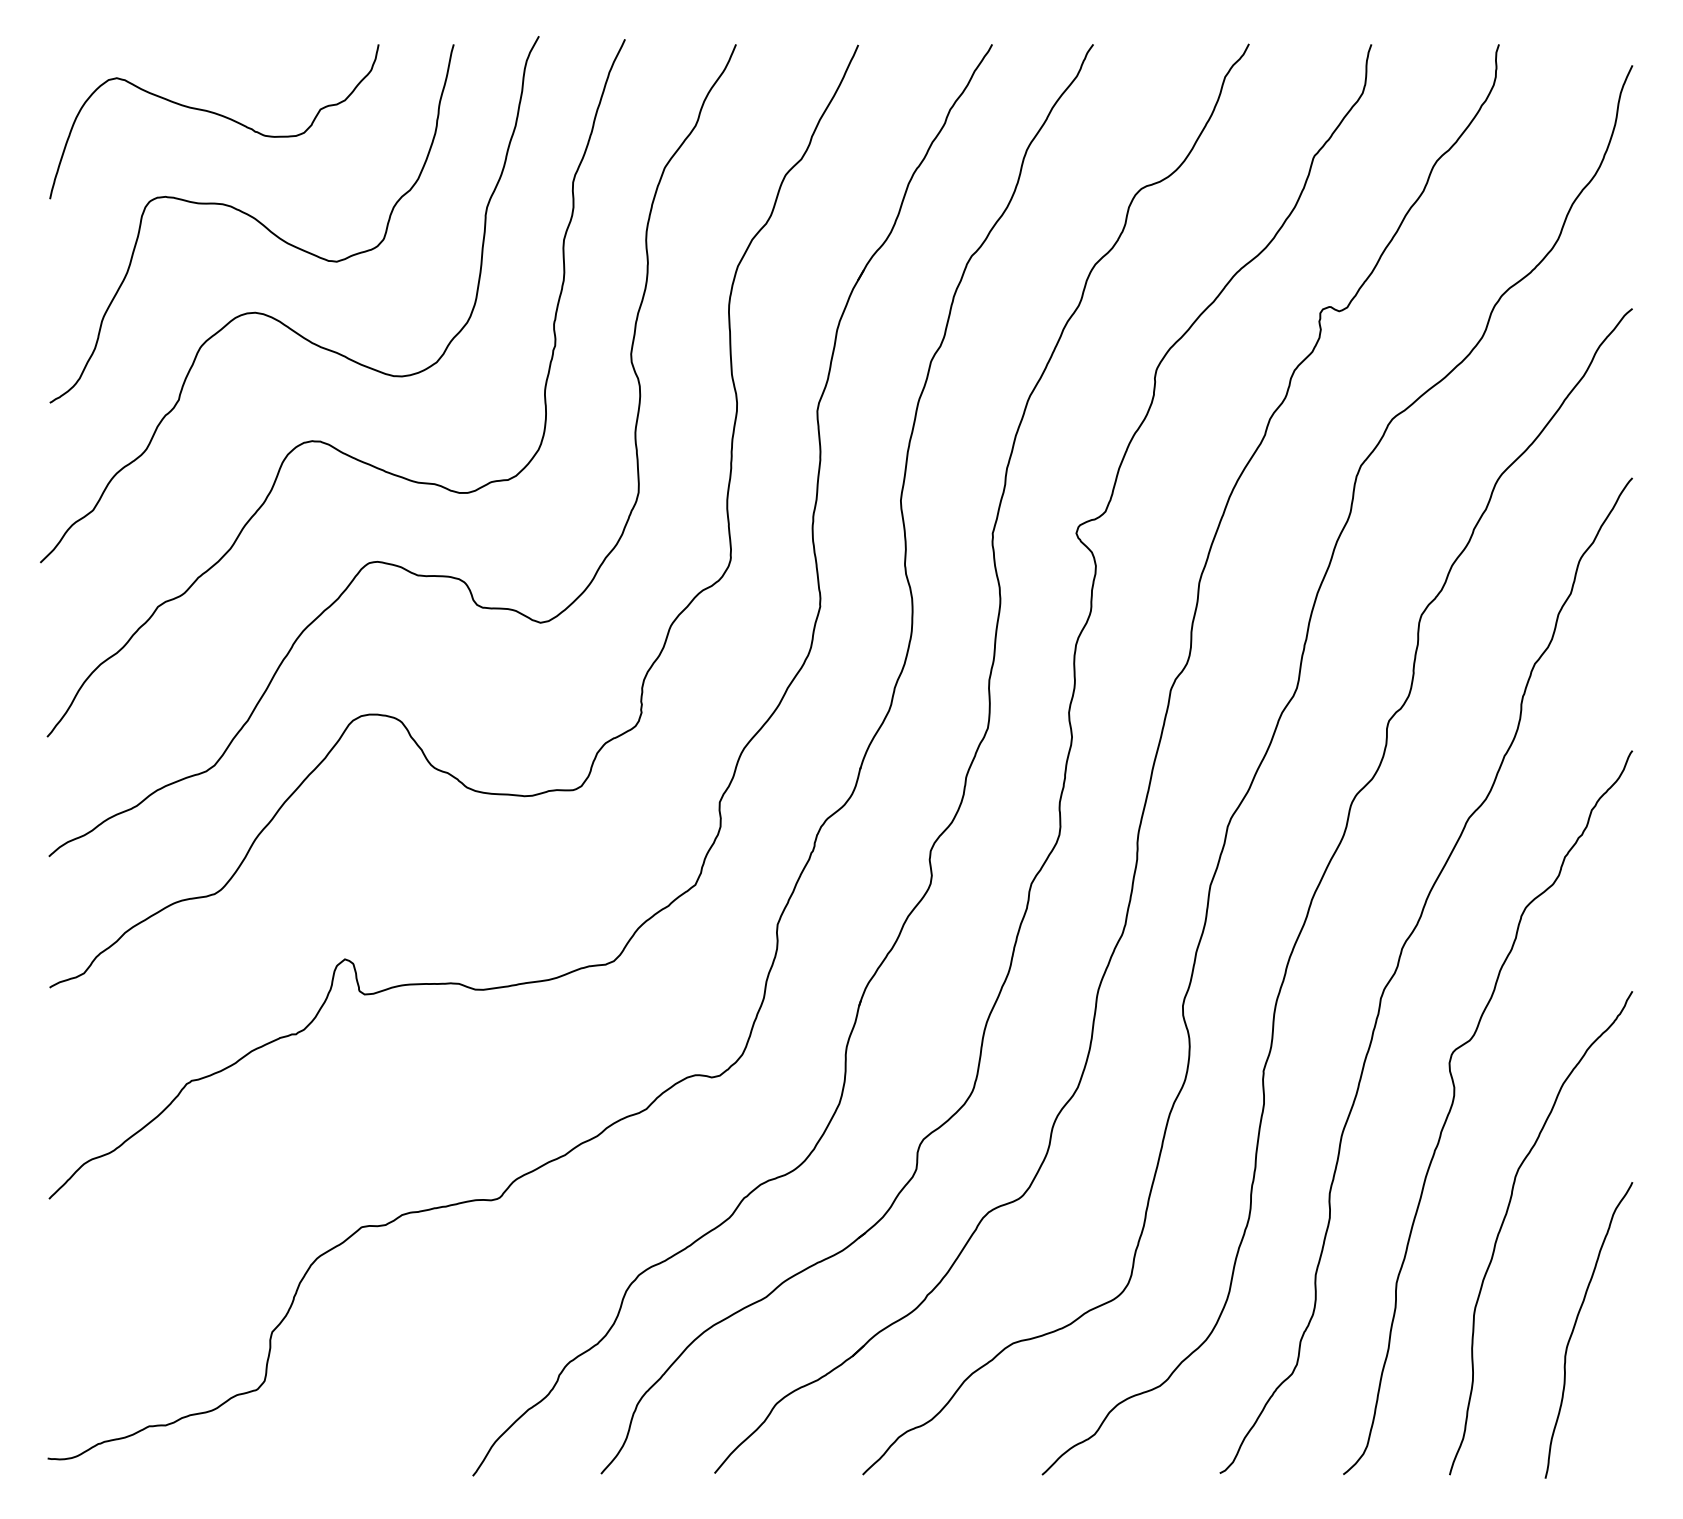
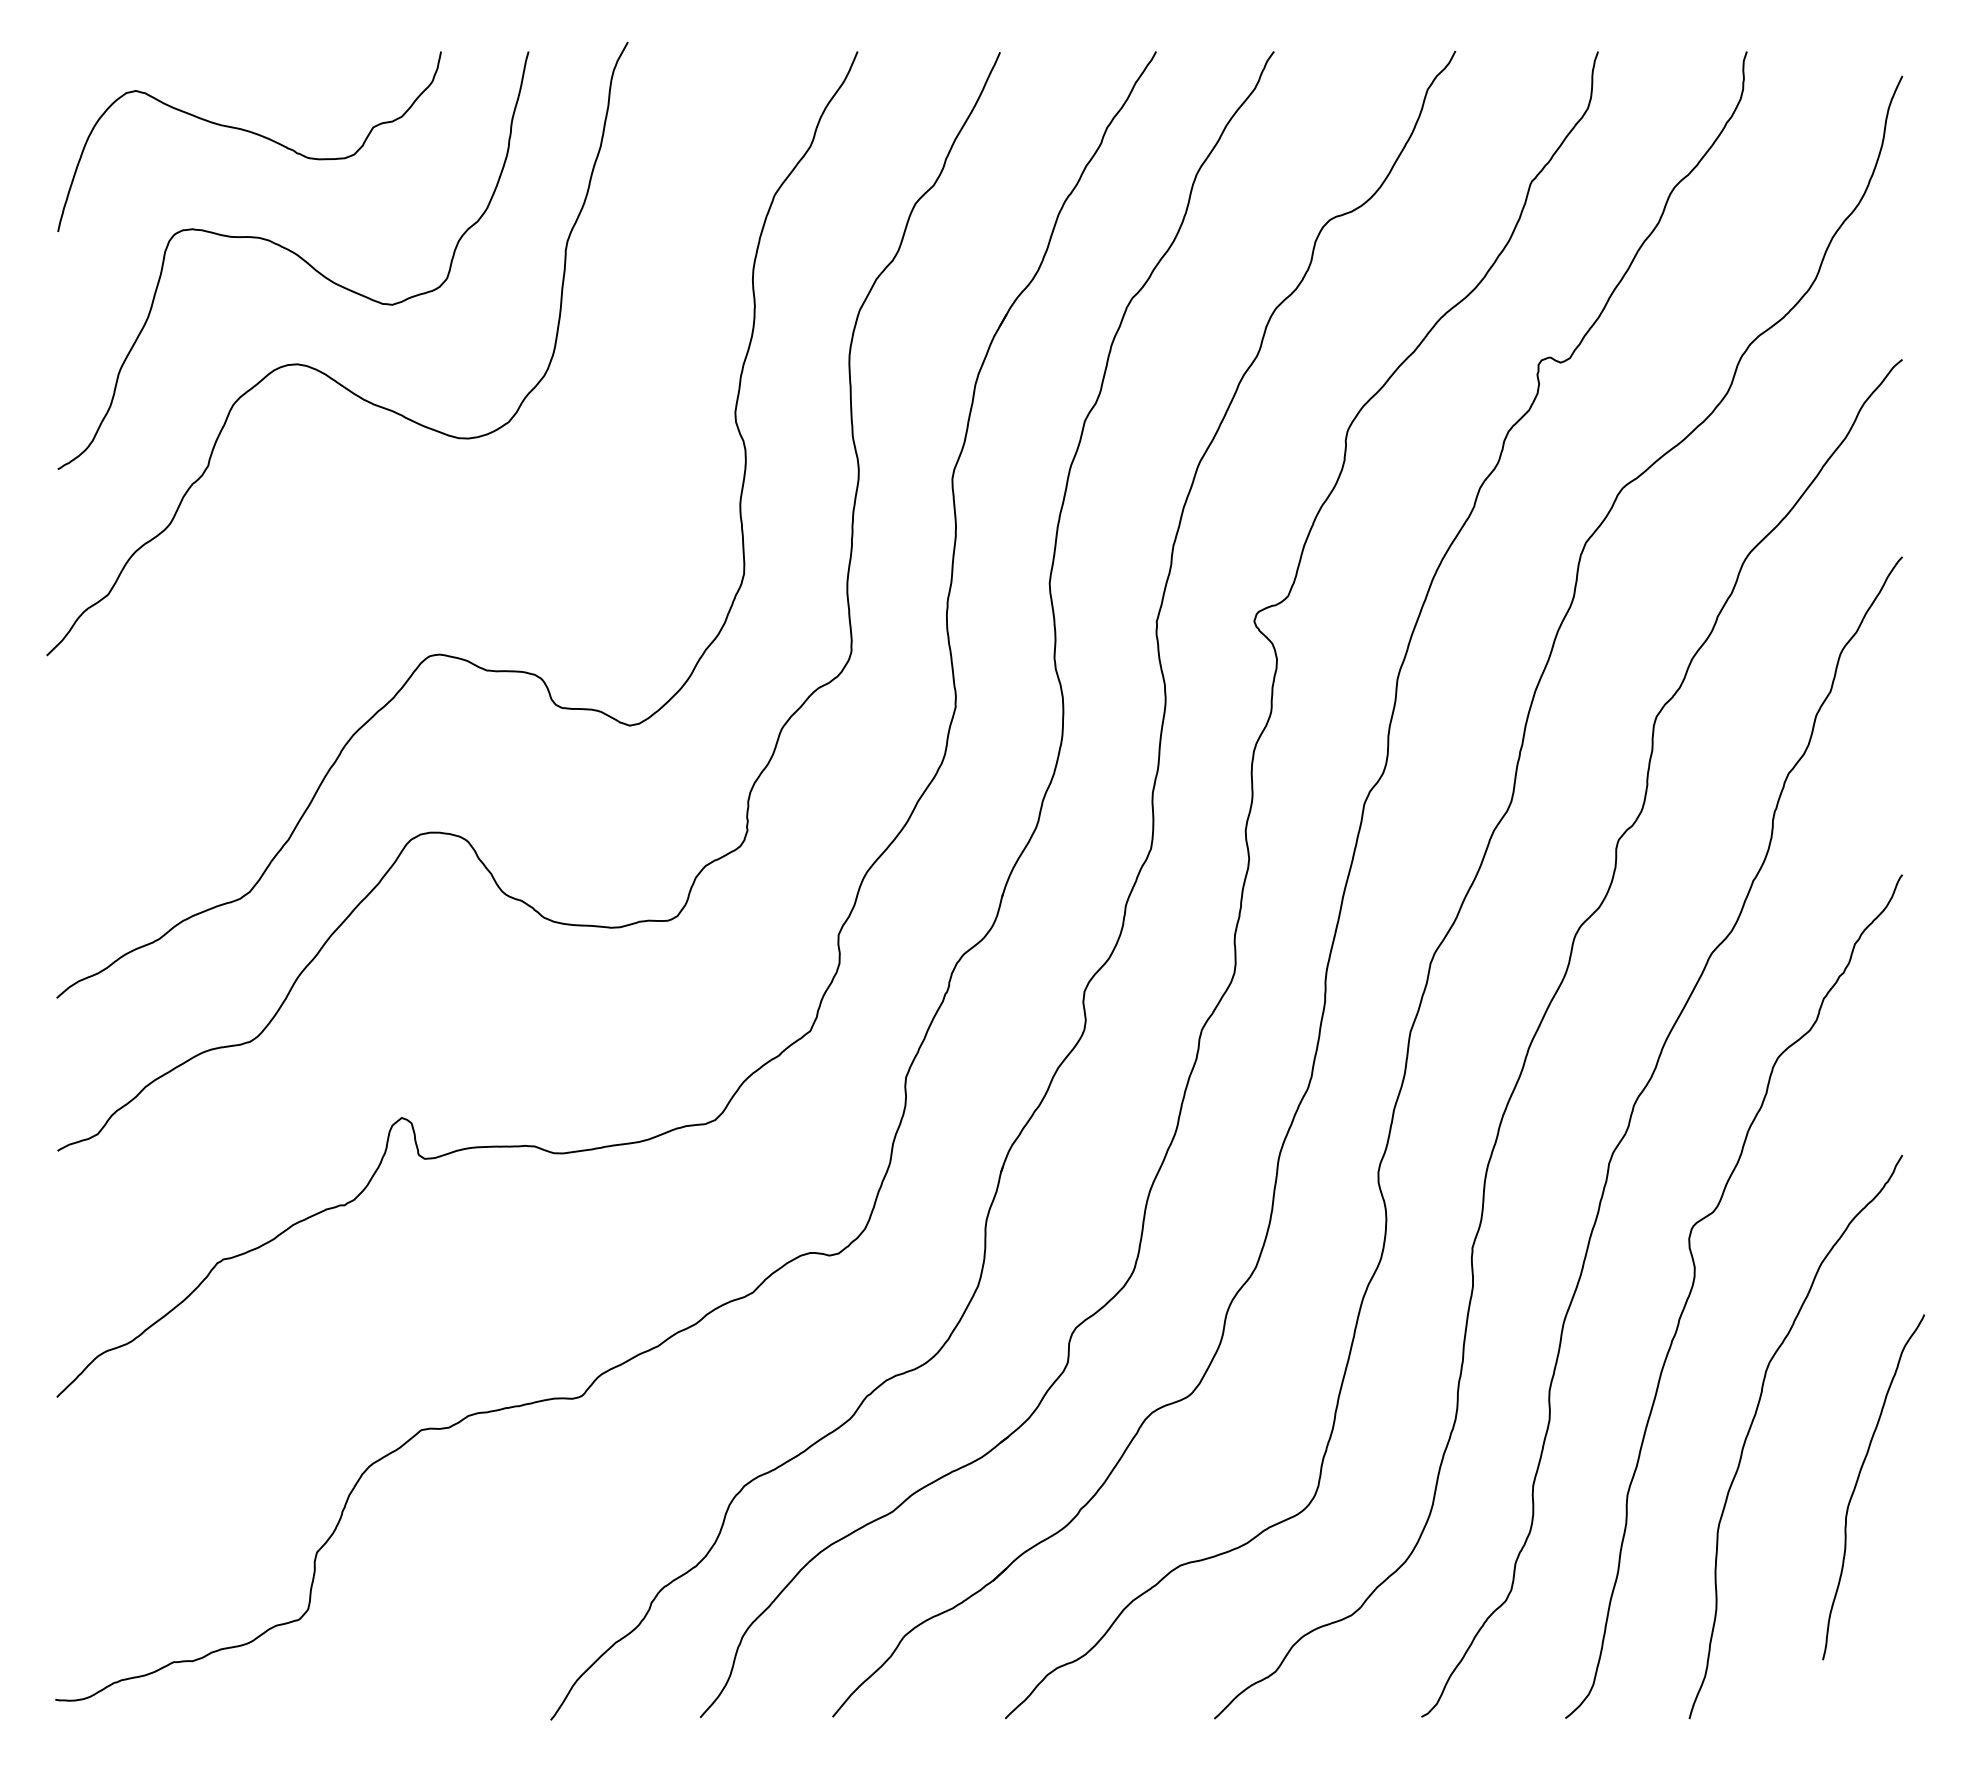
curve: (320, 440) -> (373, 513), removed
curve: (1575, 1327) -> (1857, 1483), moved

